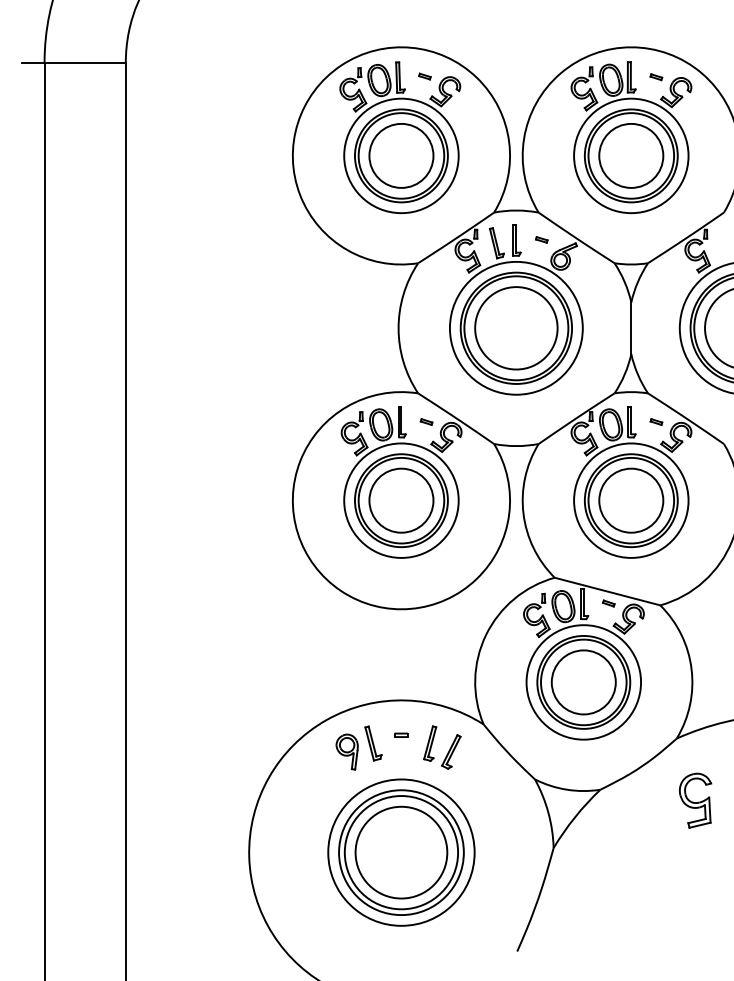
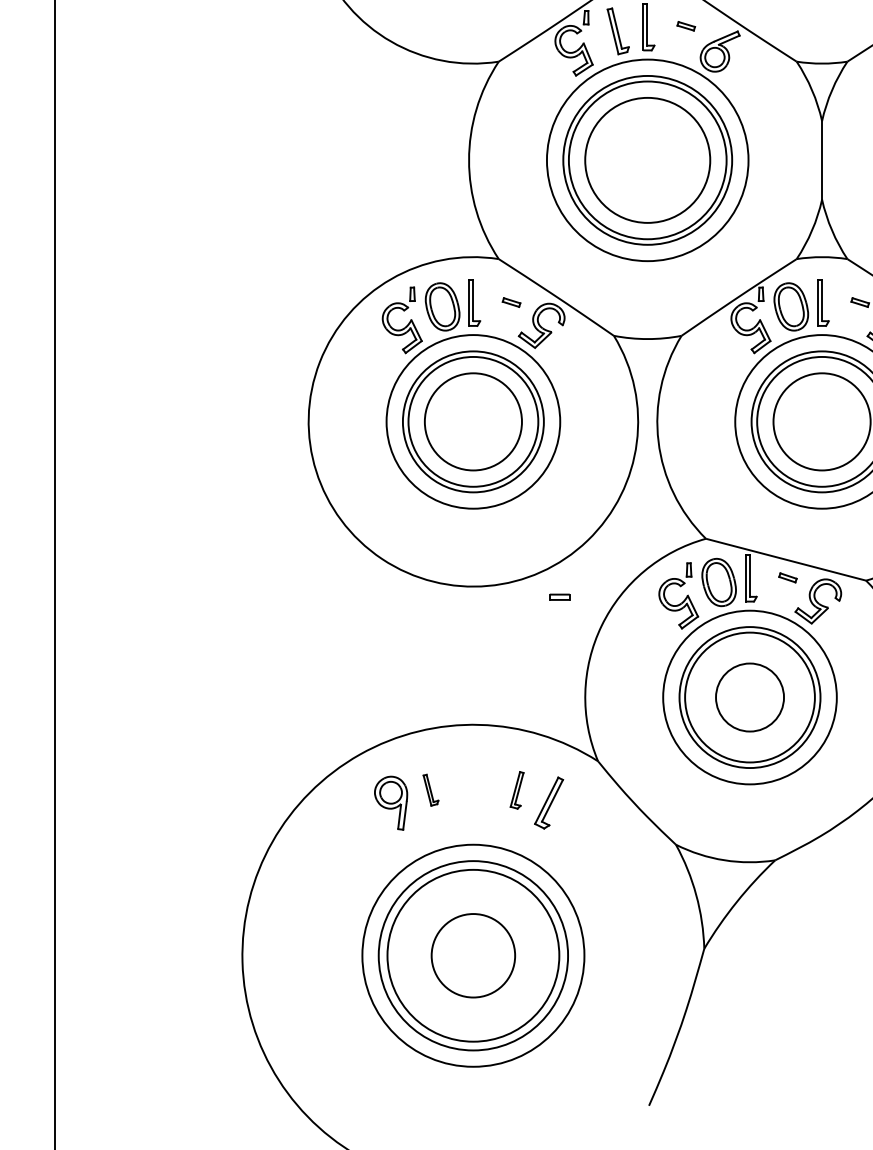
circle: (583, 682) -> (749, 697), size x0.7
part: (401, 734) -> (559, 596), moved
part: (373, 743) -> (431, 790), size x0.6
part: (430, 743) -> (517, 790), size x0.7
circle: (401, 852) -> (473, 955), size x0.6

